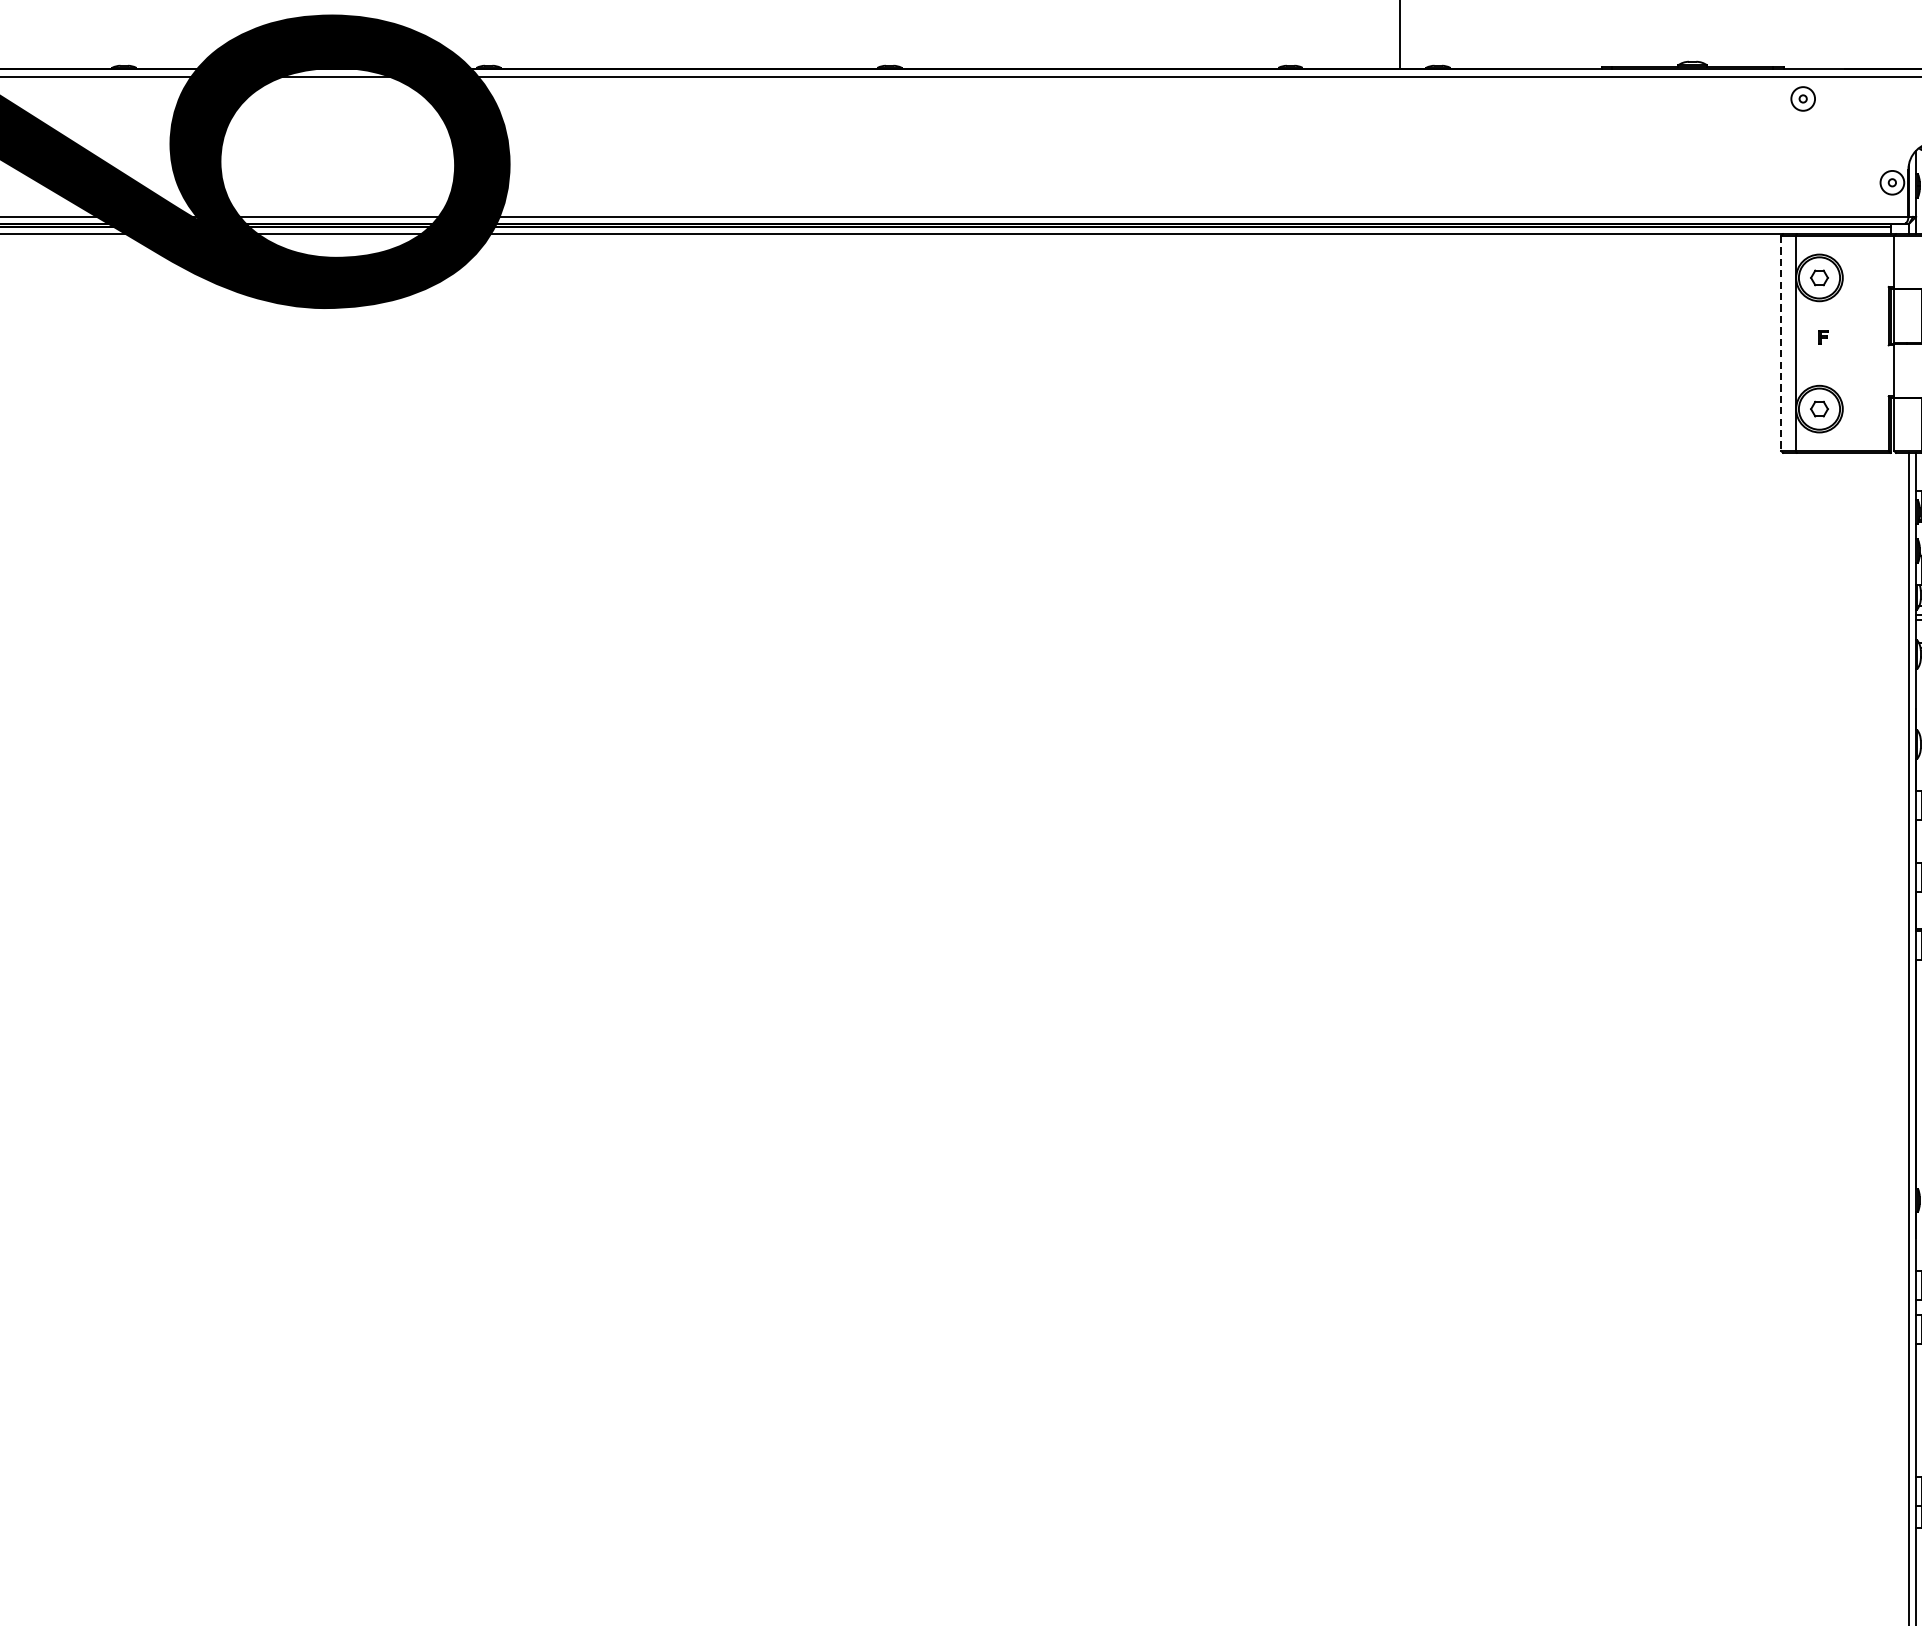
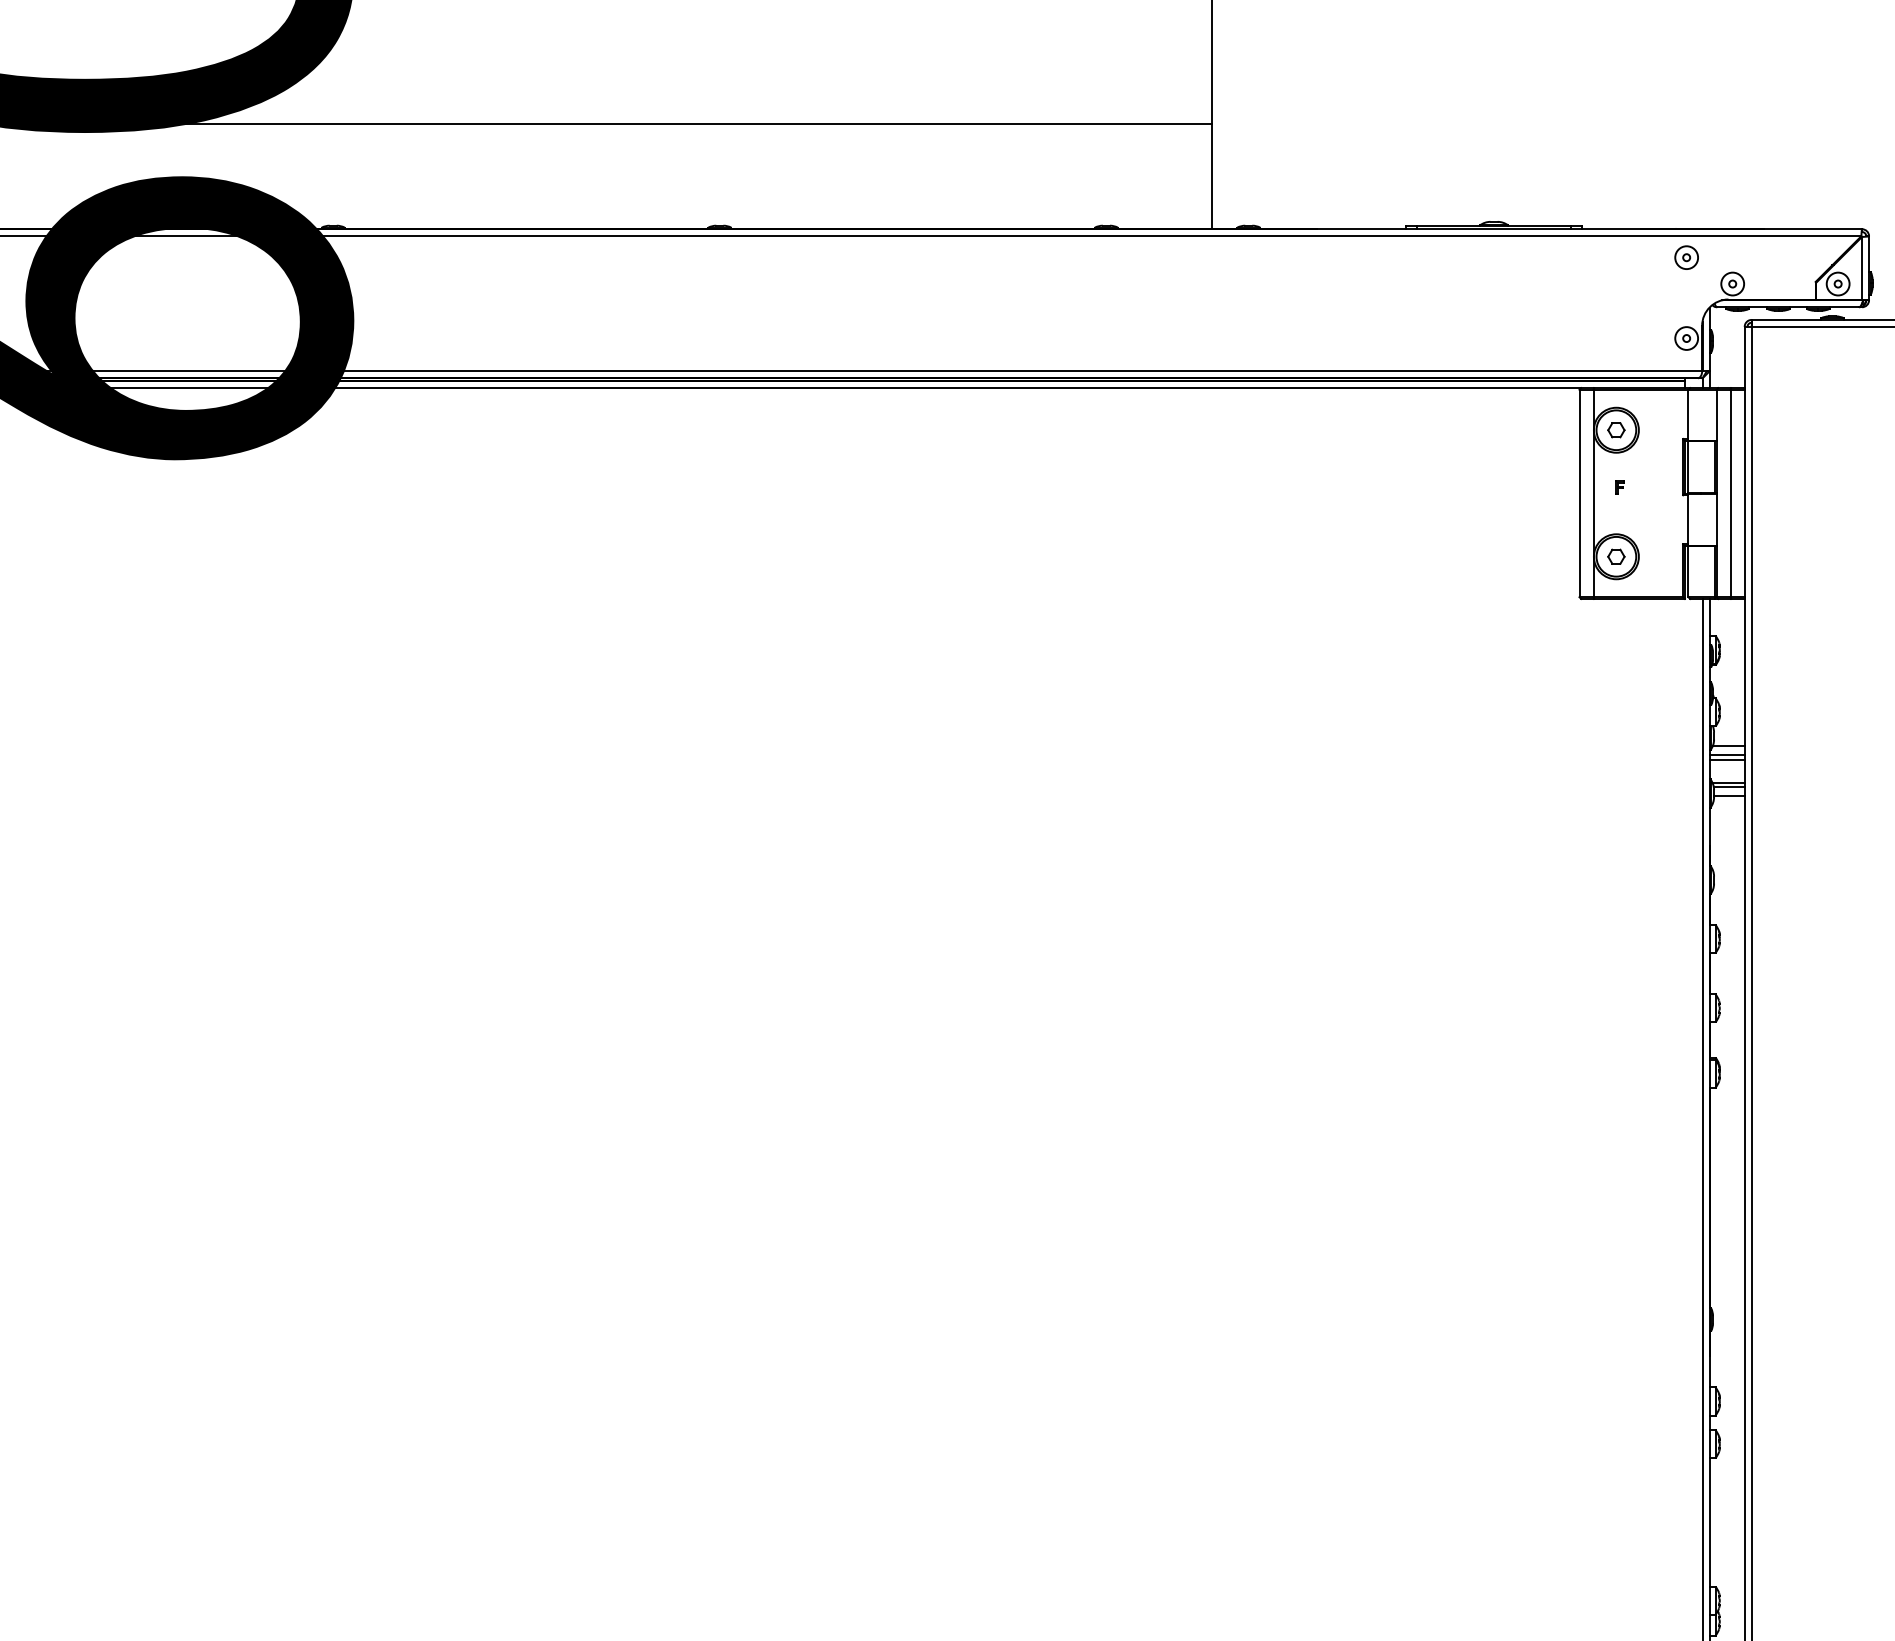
part: (1803, 98) -> (1686, 257), moved
line: (1781, 343) -> (1579, 493), dashed -> solid

